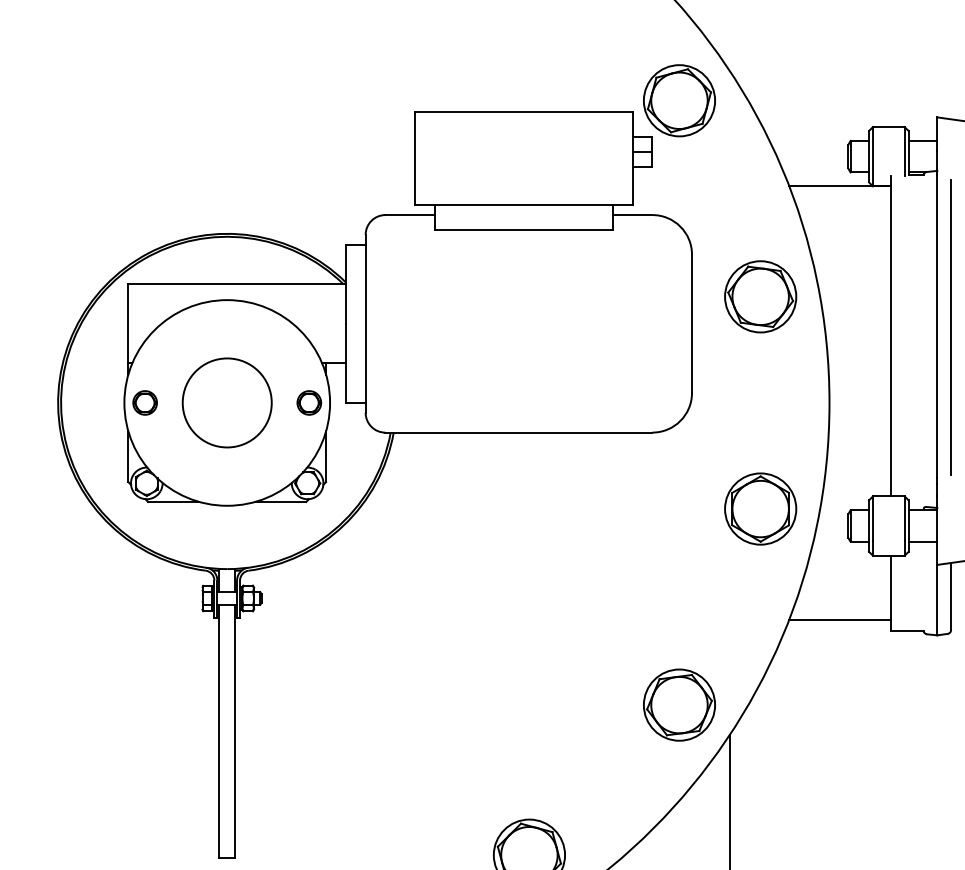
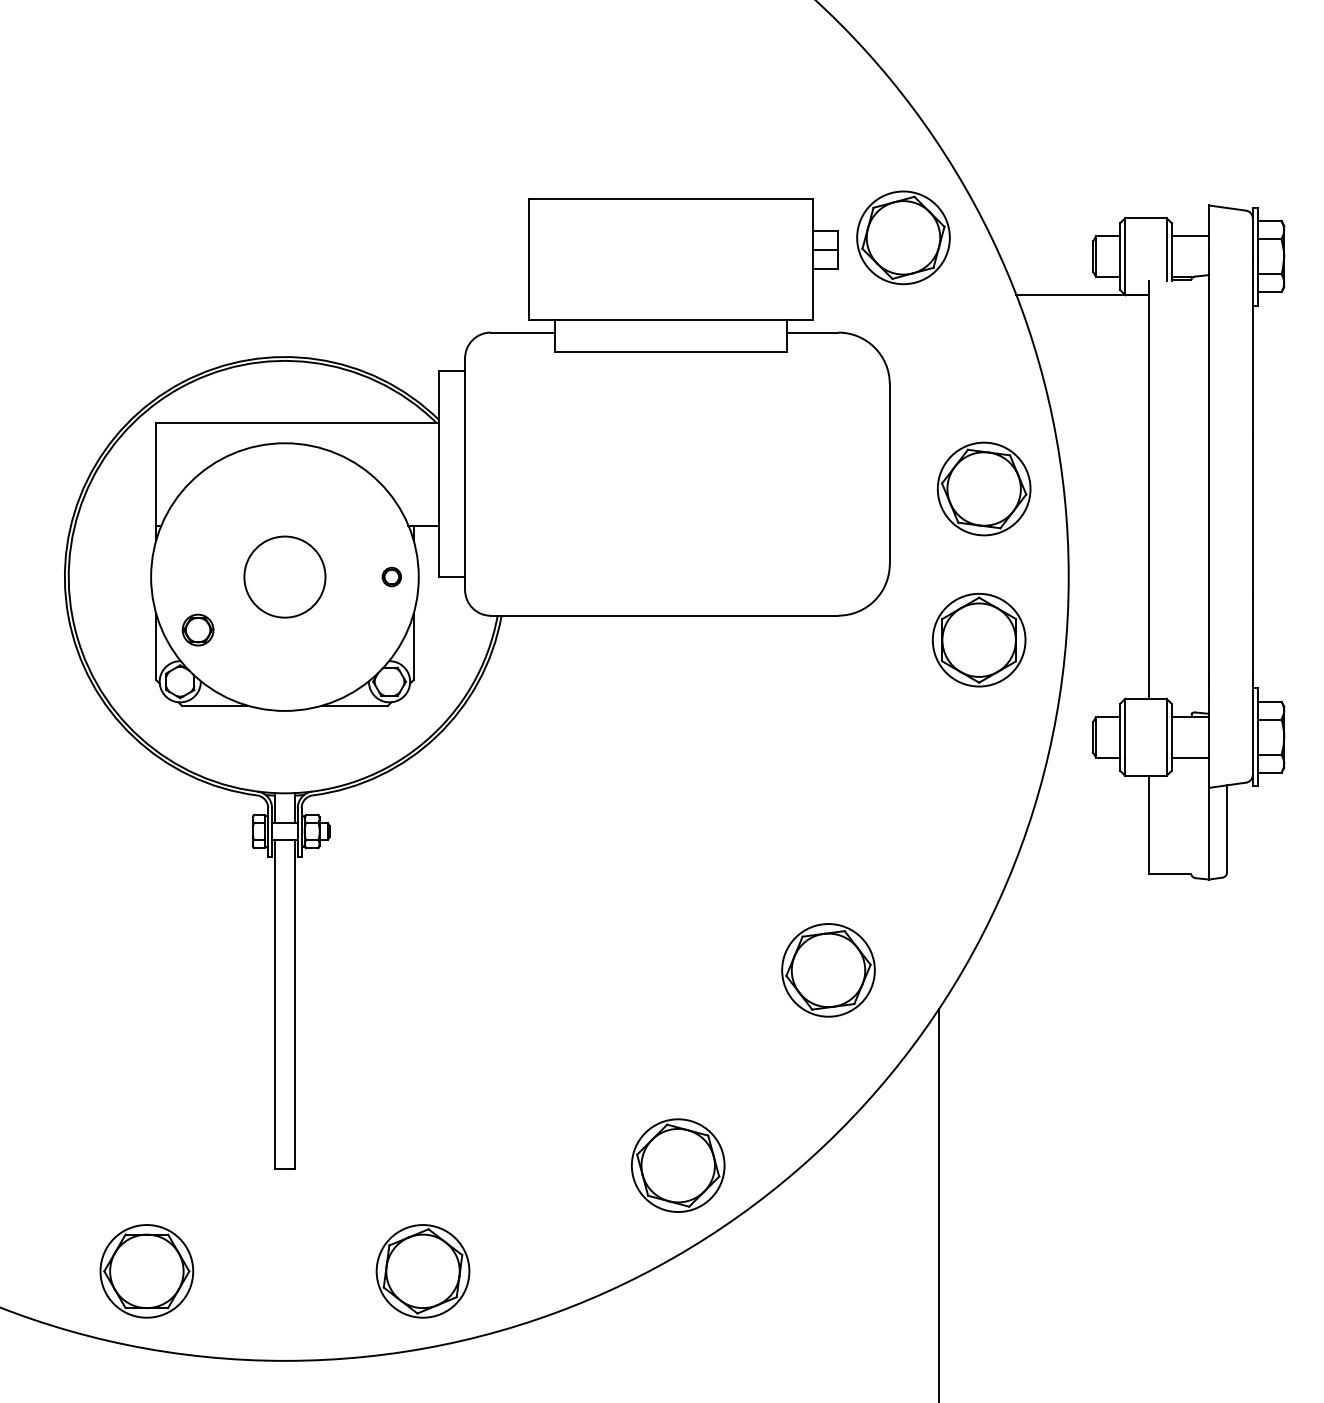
part: (679, 100) -> (903, 237), moved
part: (760, 296) -> (983, 488), moved
line: (951, 327) -> (1227, 479), removed
part: (144, 402) -> (197, 629), moved
part: (309, 402) -> (391, 576), size x0.6
circle: (226, 403) -> (284, 577), size x0.7
part: (760, 509) -> (978, 640), moved
line: (840, 619) -> (1082, 858), removed
part: (679, 705) -> (828, 970), moved

